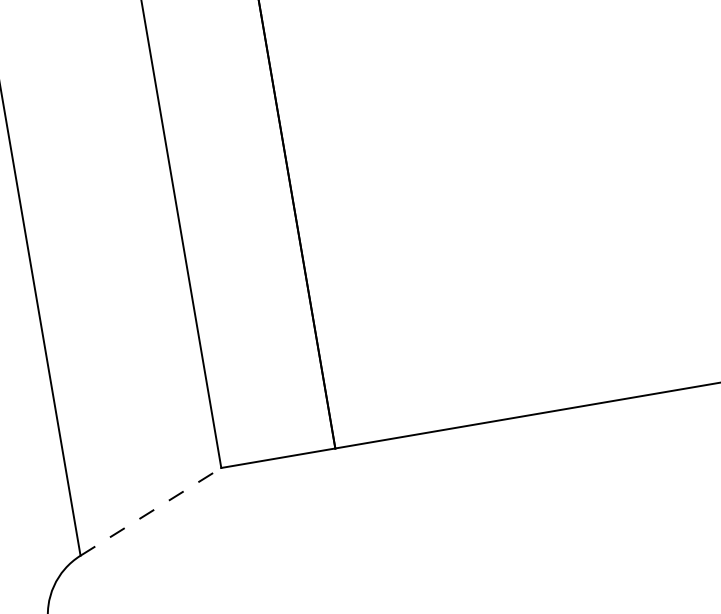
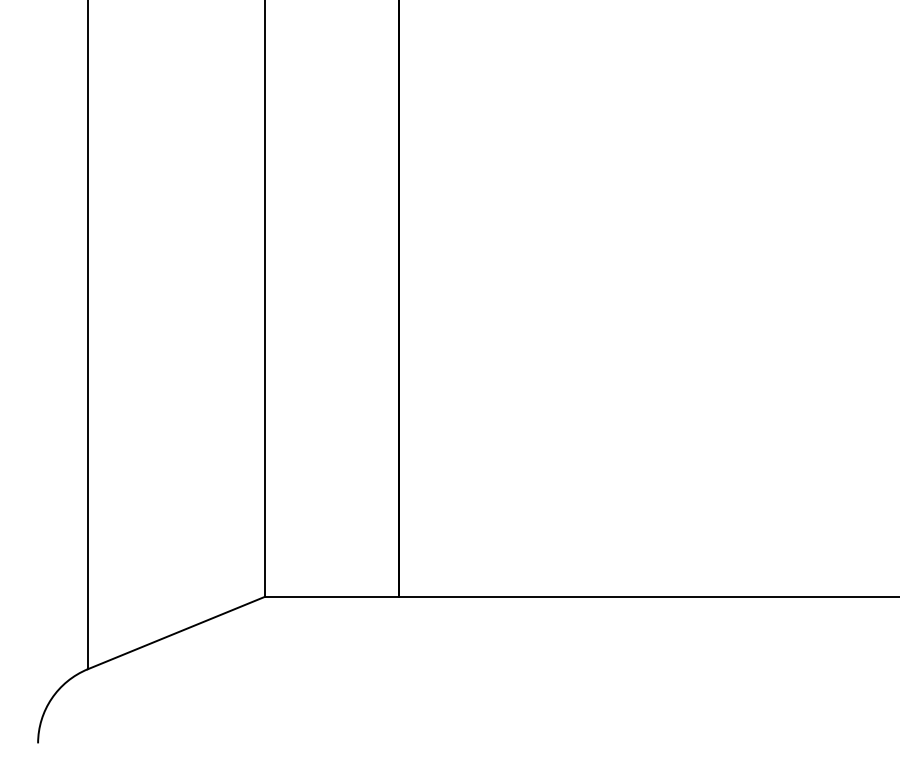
line: (150, 512) -> (176, 633), dashed -> solid

